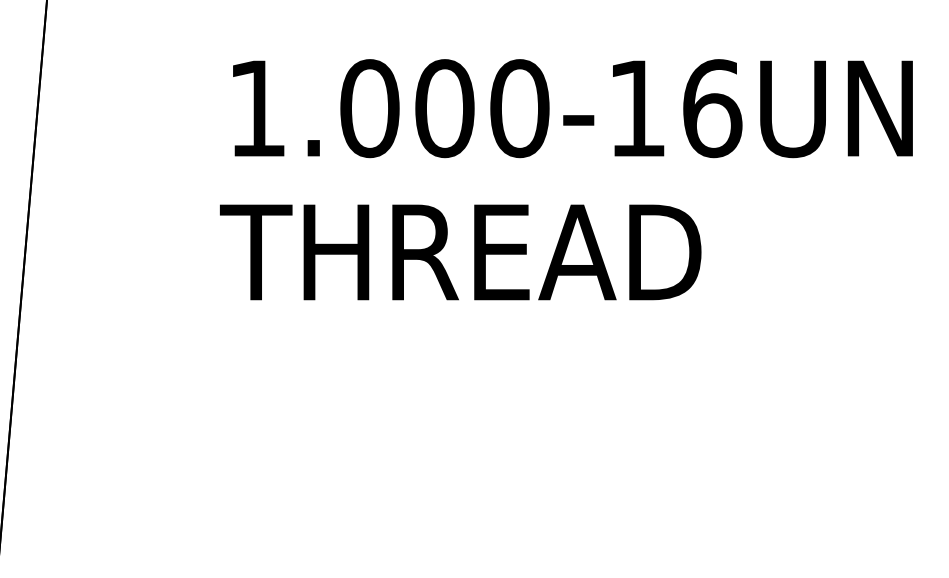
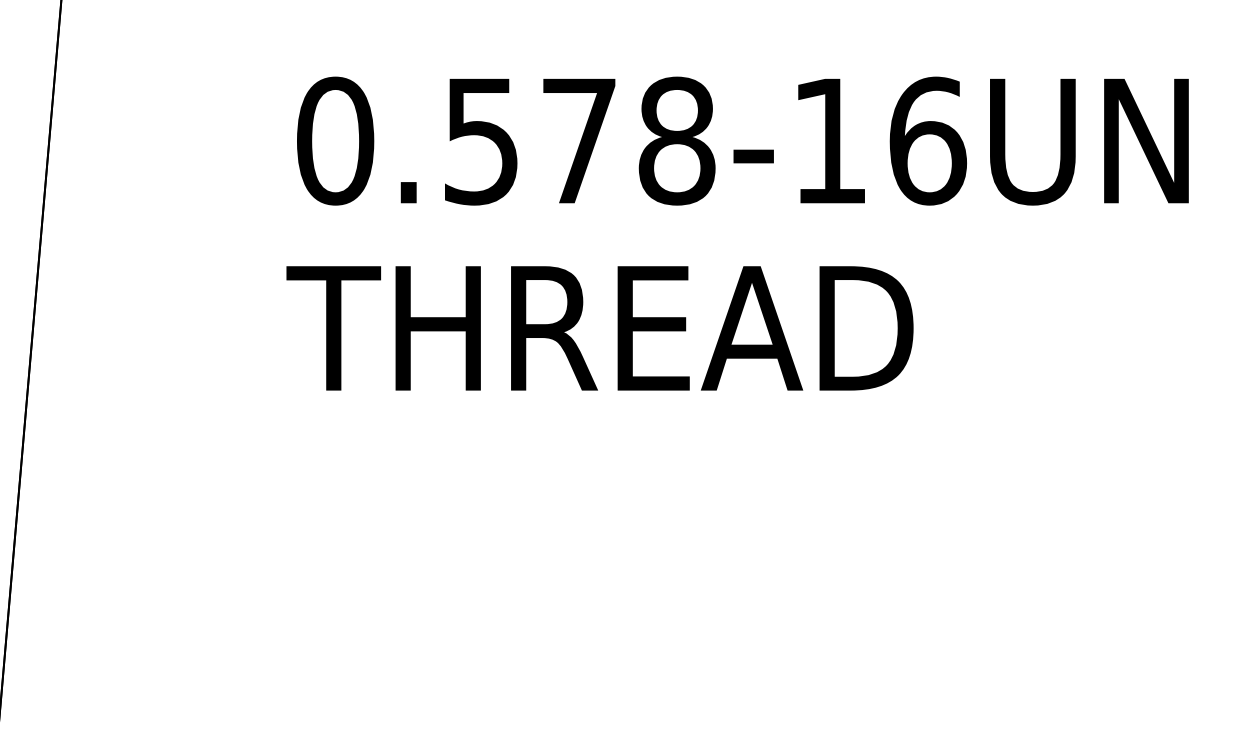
text: (388, 108) -> (506, 140), 1.000-16UN -> 0.578-16UN

